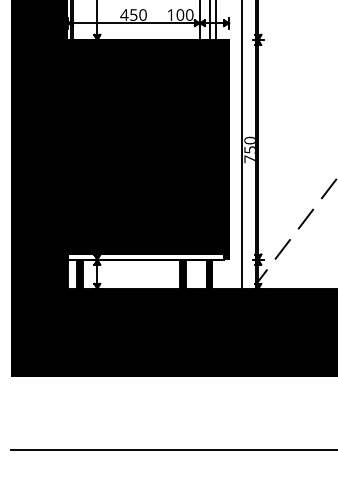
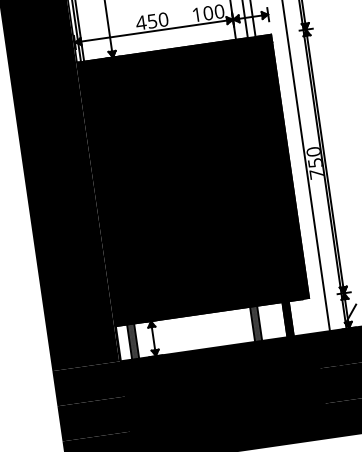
fill: (145, 256) -> (208, 308), added

